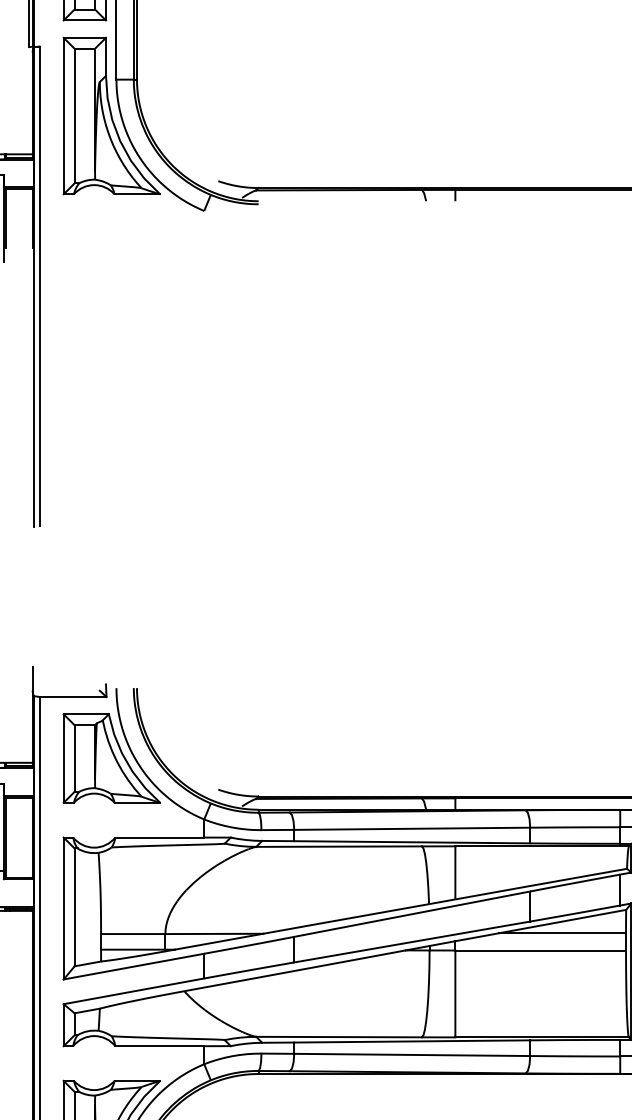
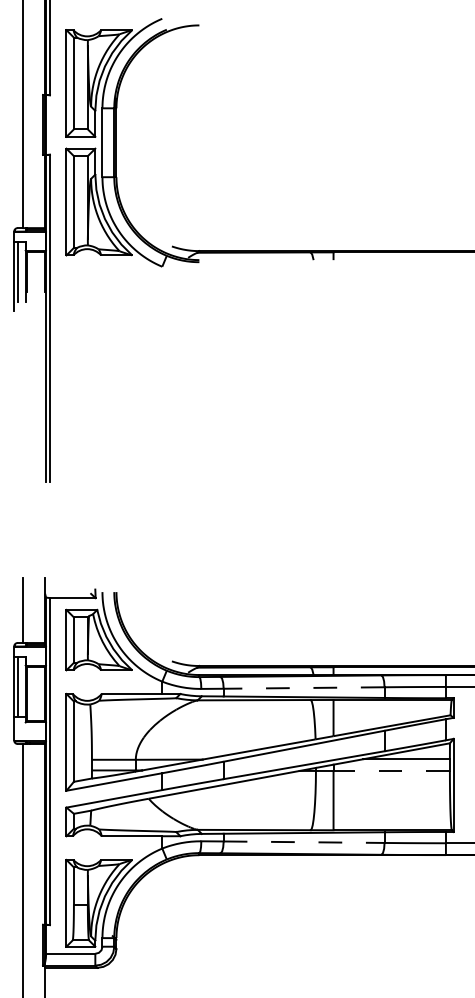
line: (411, 829) -> (303, 688), solid -> dashed
line: (540, 951) -> (391, 771), solid -> dashed
line: (412, 1055) -> (304, 842), solid -> dashed

